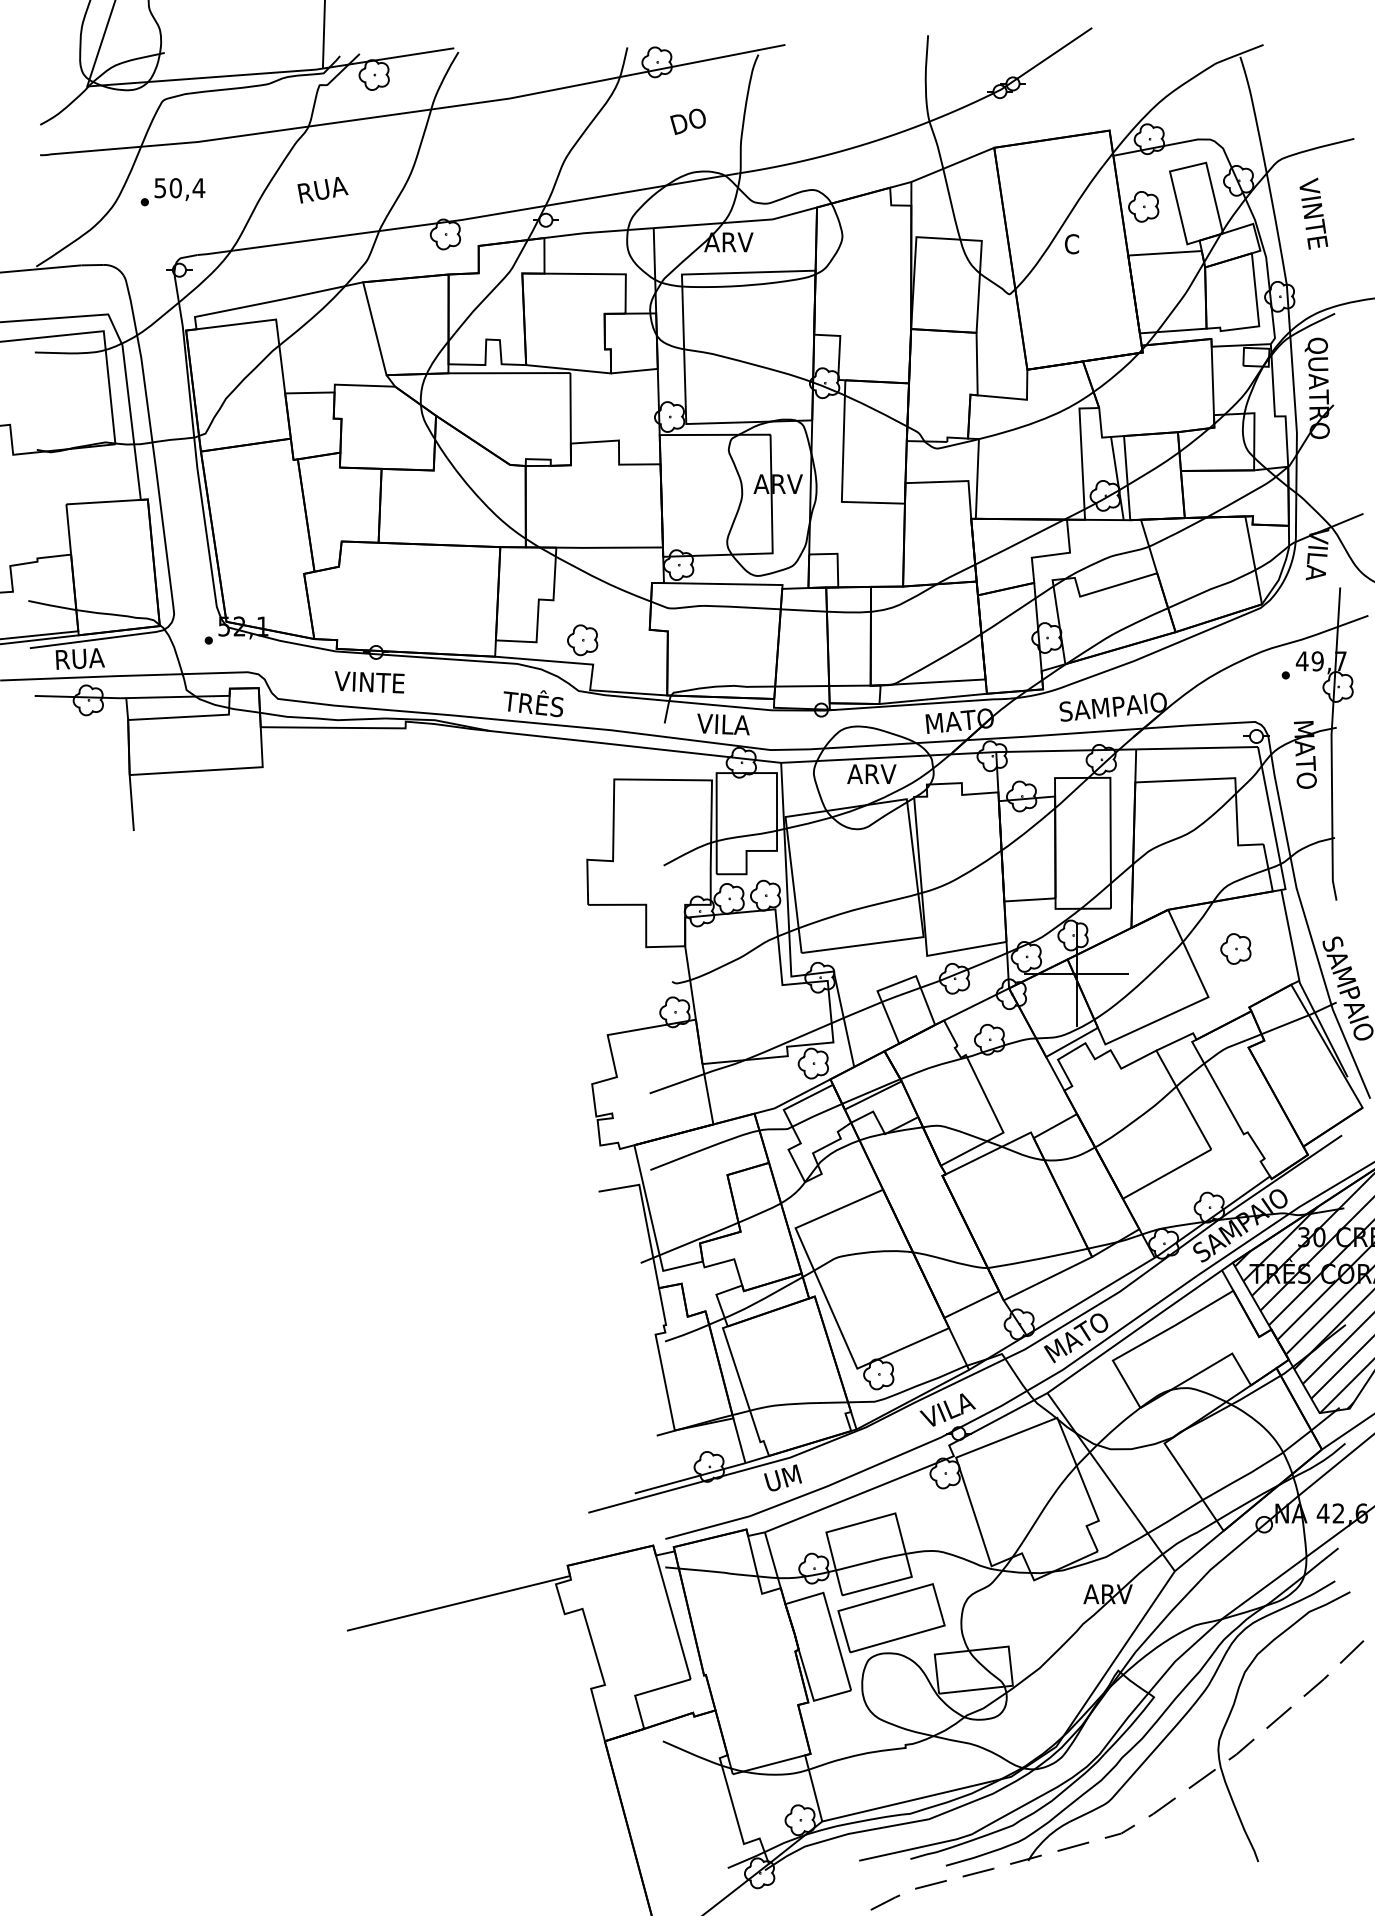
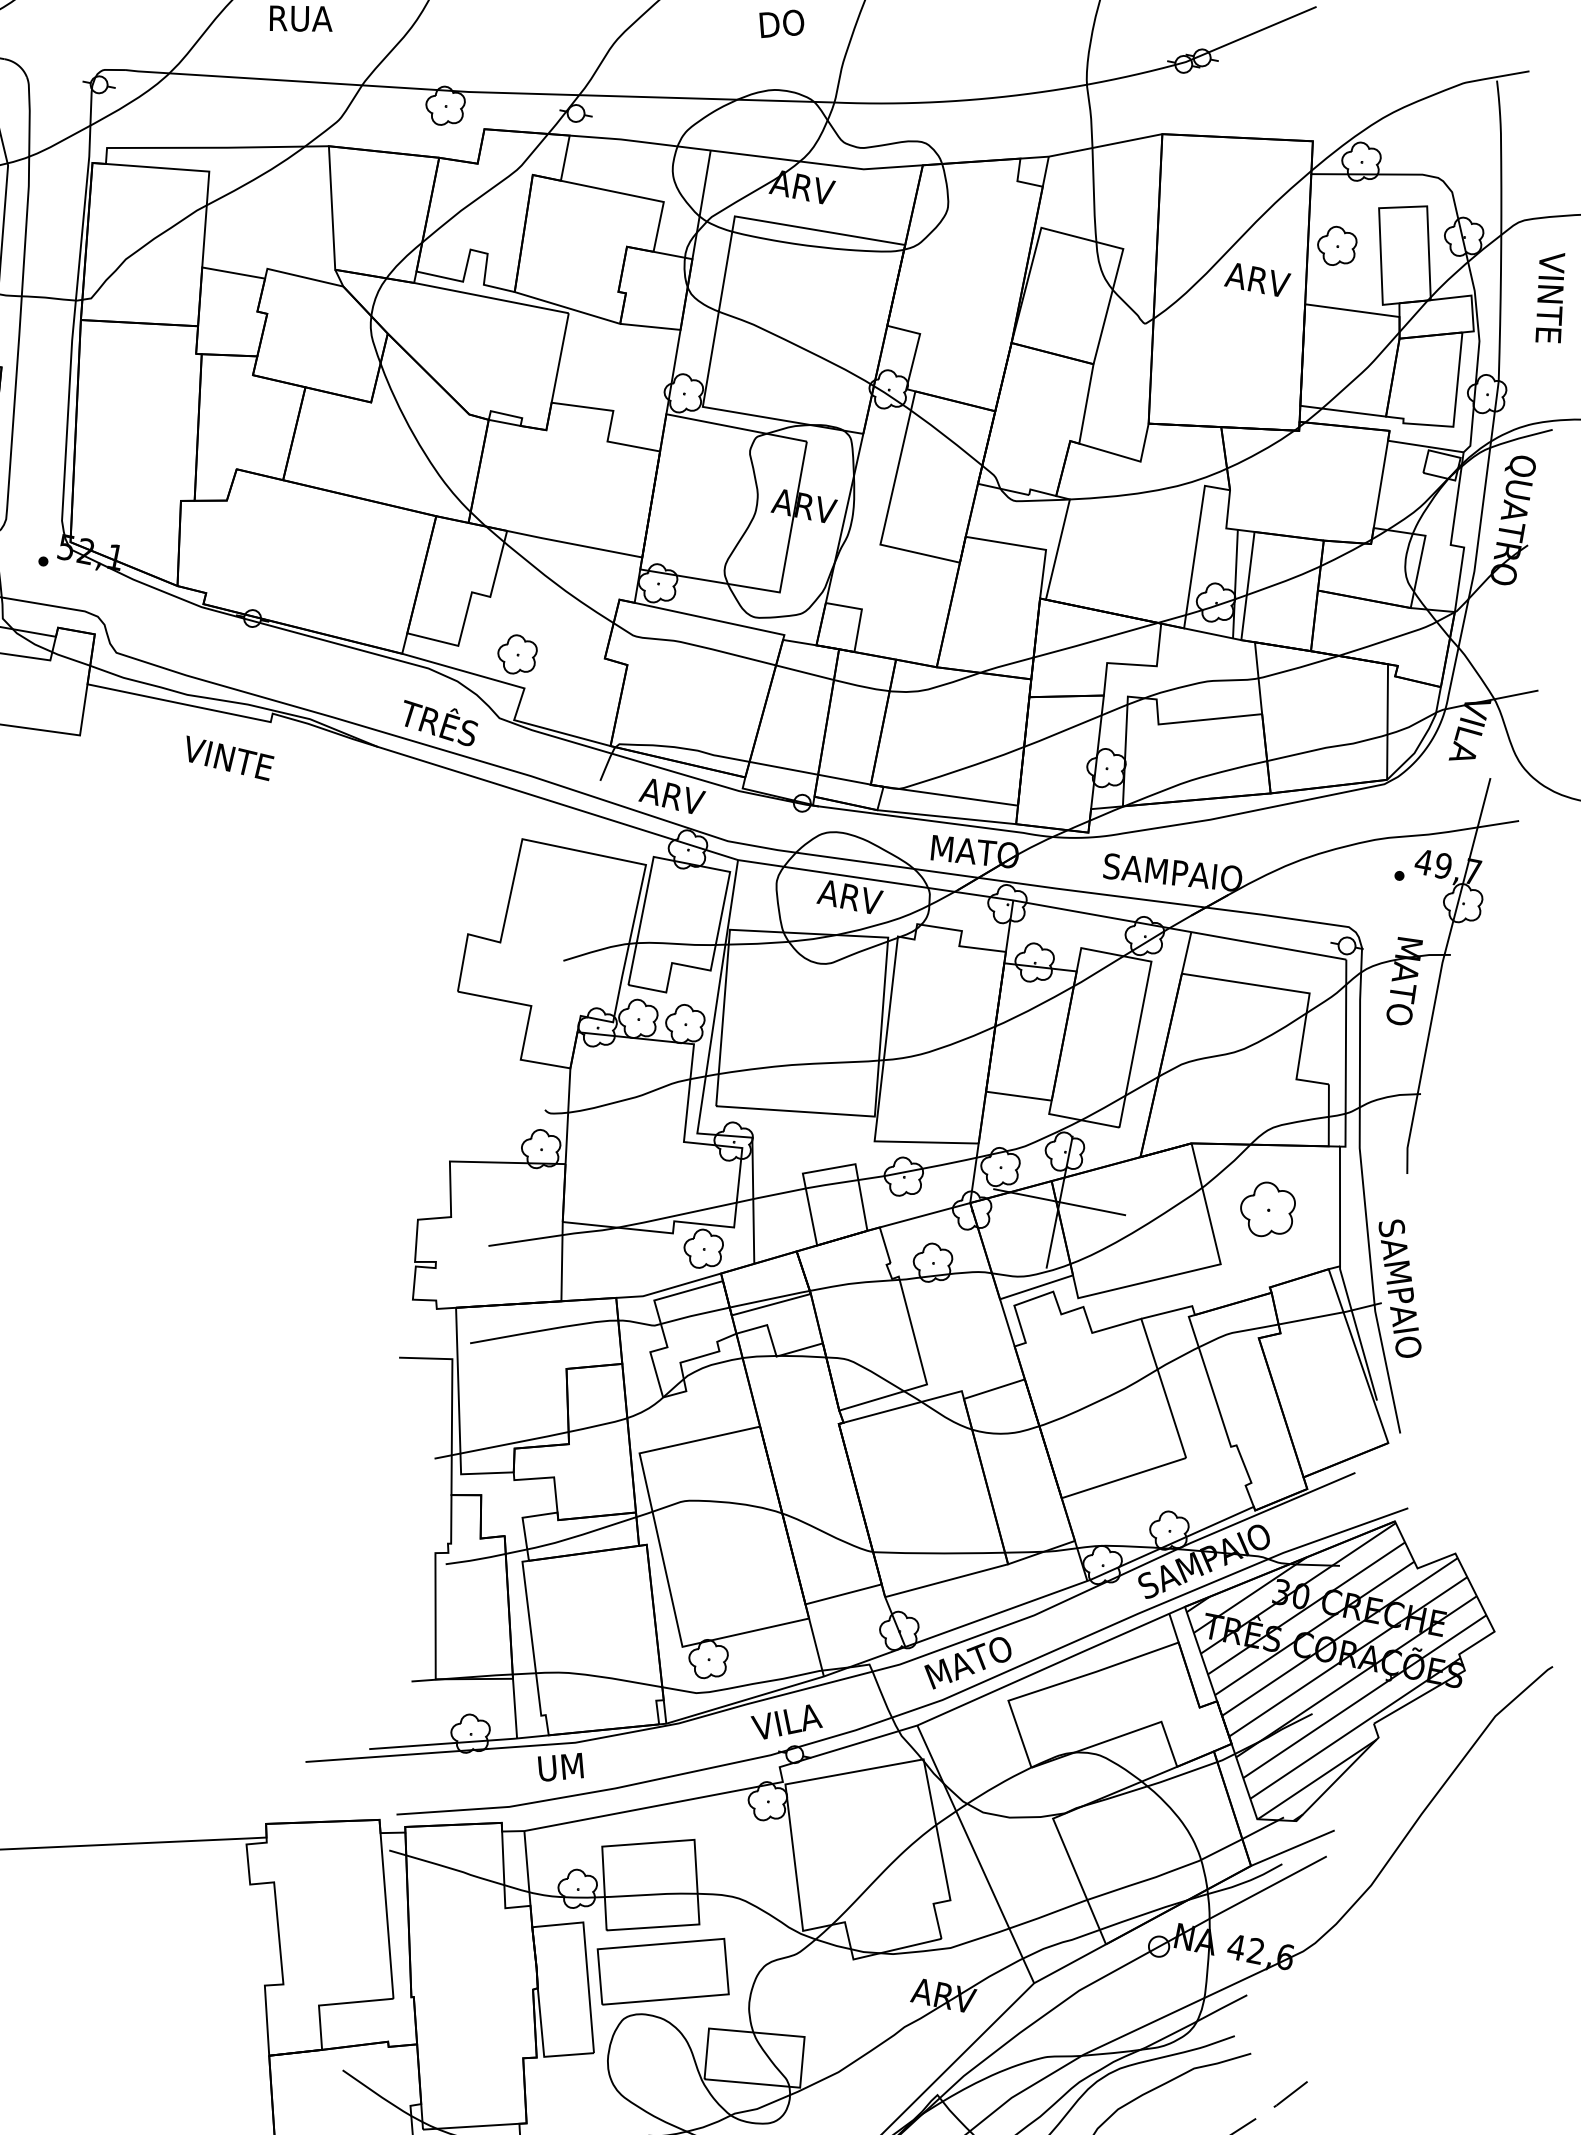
text: (1088, 244) -> (1257, 280), C -> ARV
text: (369, 682) -> (227, 758), moved
text: (722, 724) -> (673, 796), VILA -> ARV
part: (1235, 948) -> (1267, 1209), size x1.4

